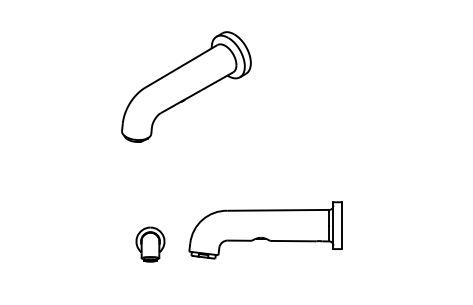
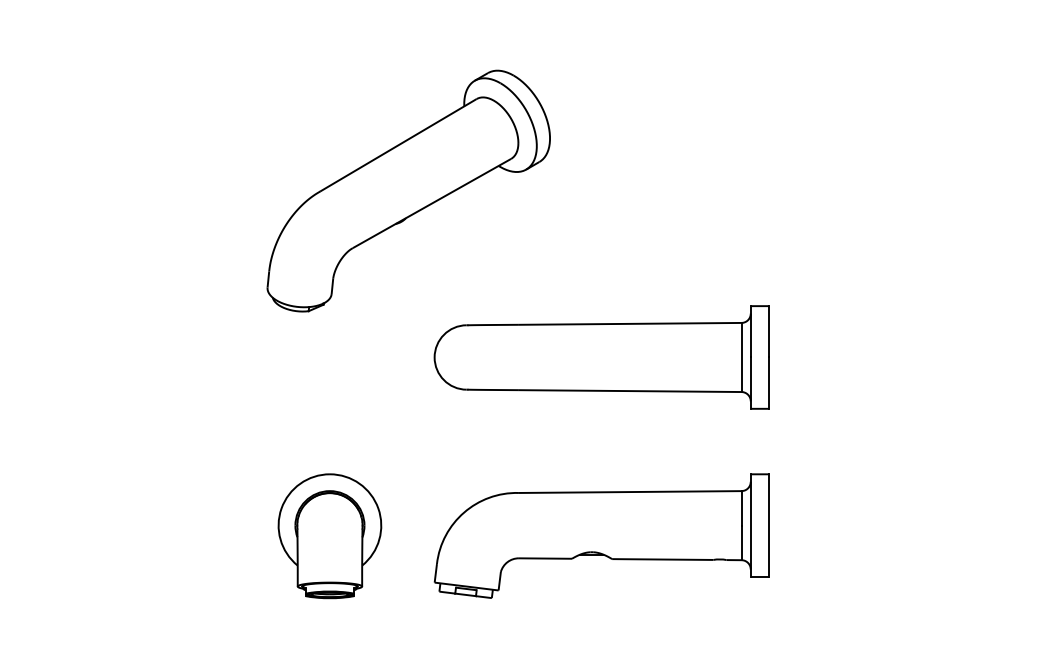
part: (274, 162) -> (601, 356), added
part: (265, 230) -> (601, 536), moved
part: (150, 244) -> (329, 536), size x1.67

